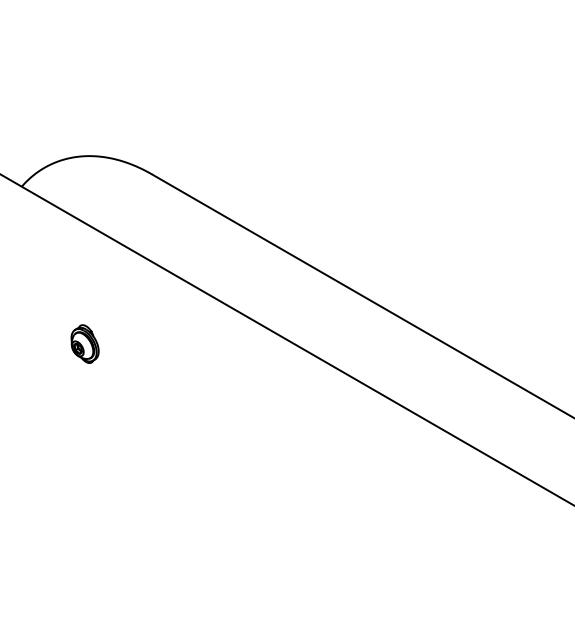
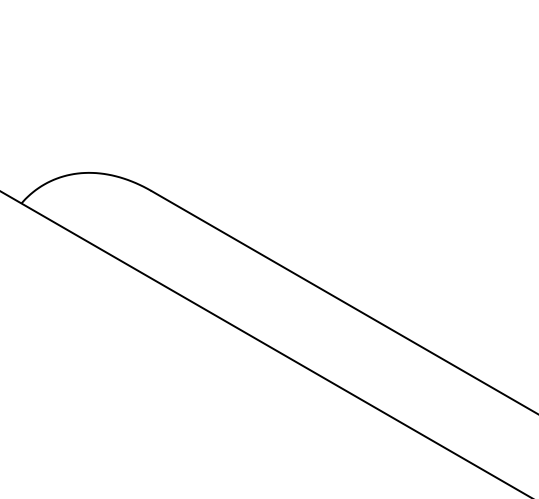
part: (84, 343) -> (84, 360), removed

